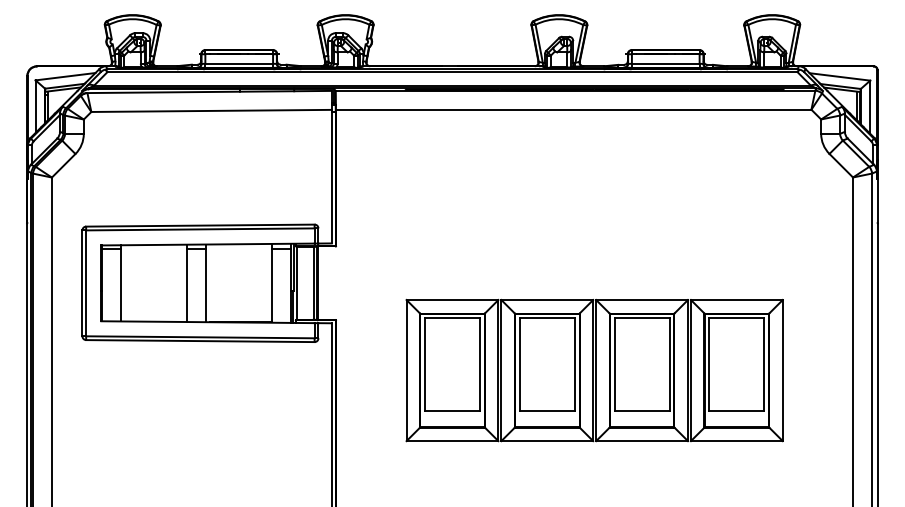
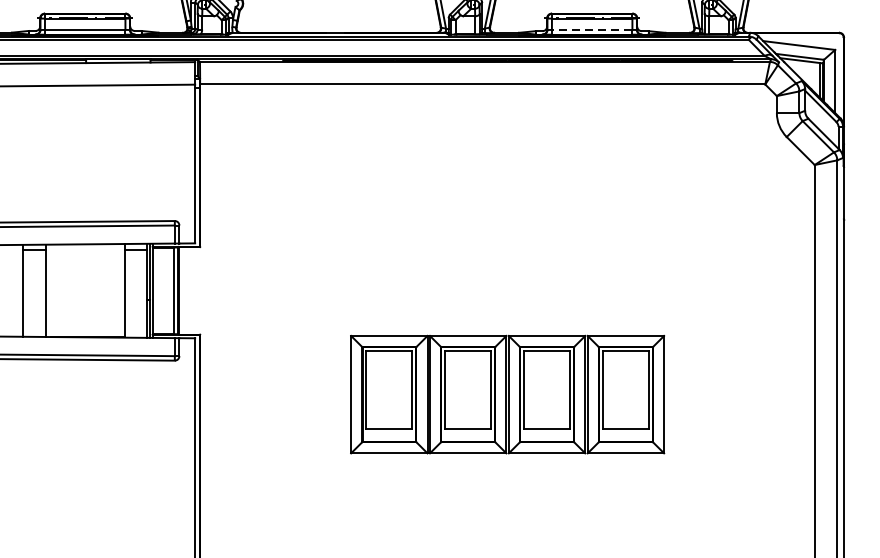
line: (665, 63) -> (591, 29), solid -> dashed
part: (594, 370) -> (507, 394), size x0.7

